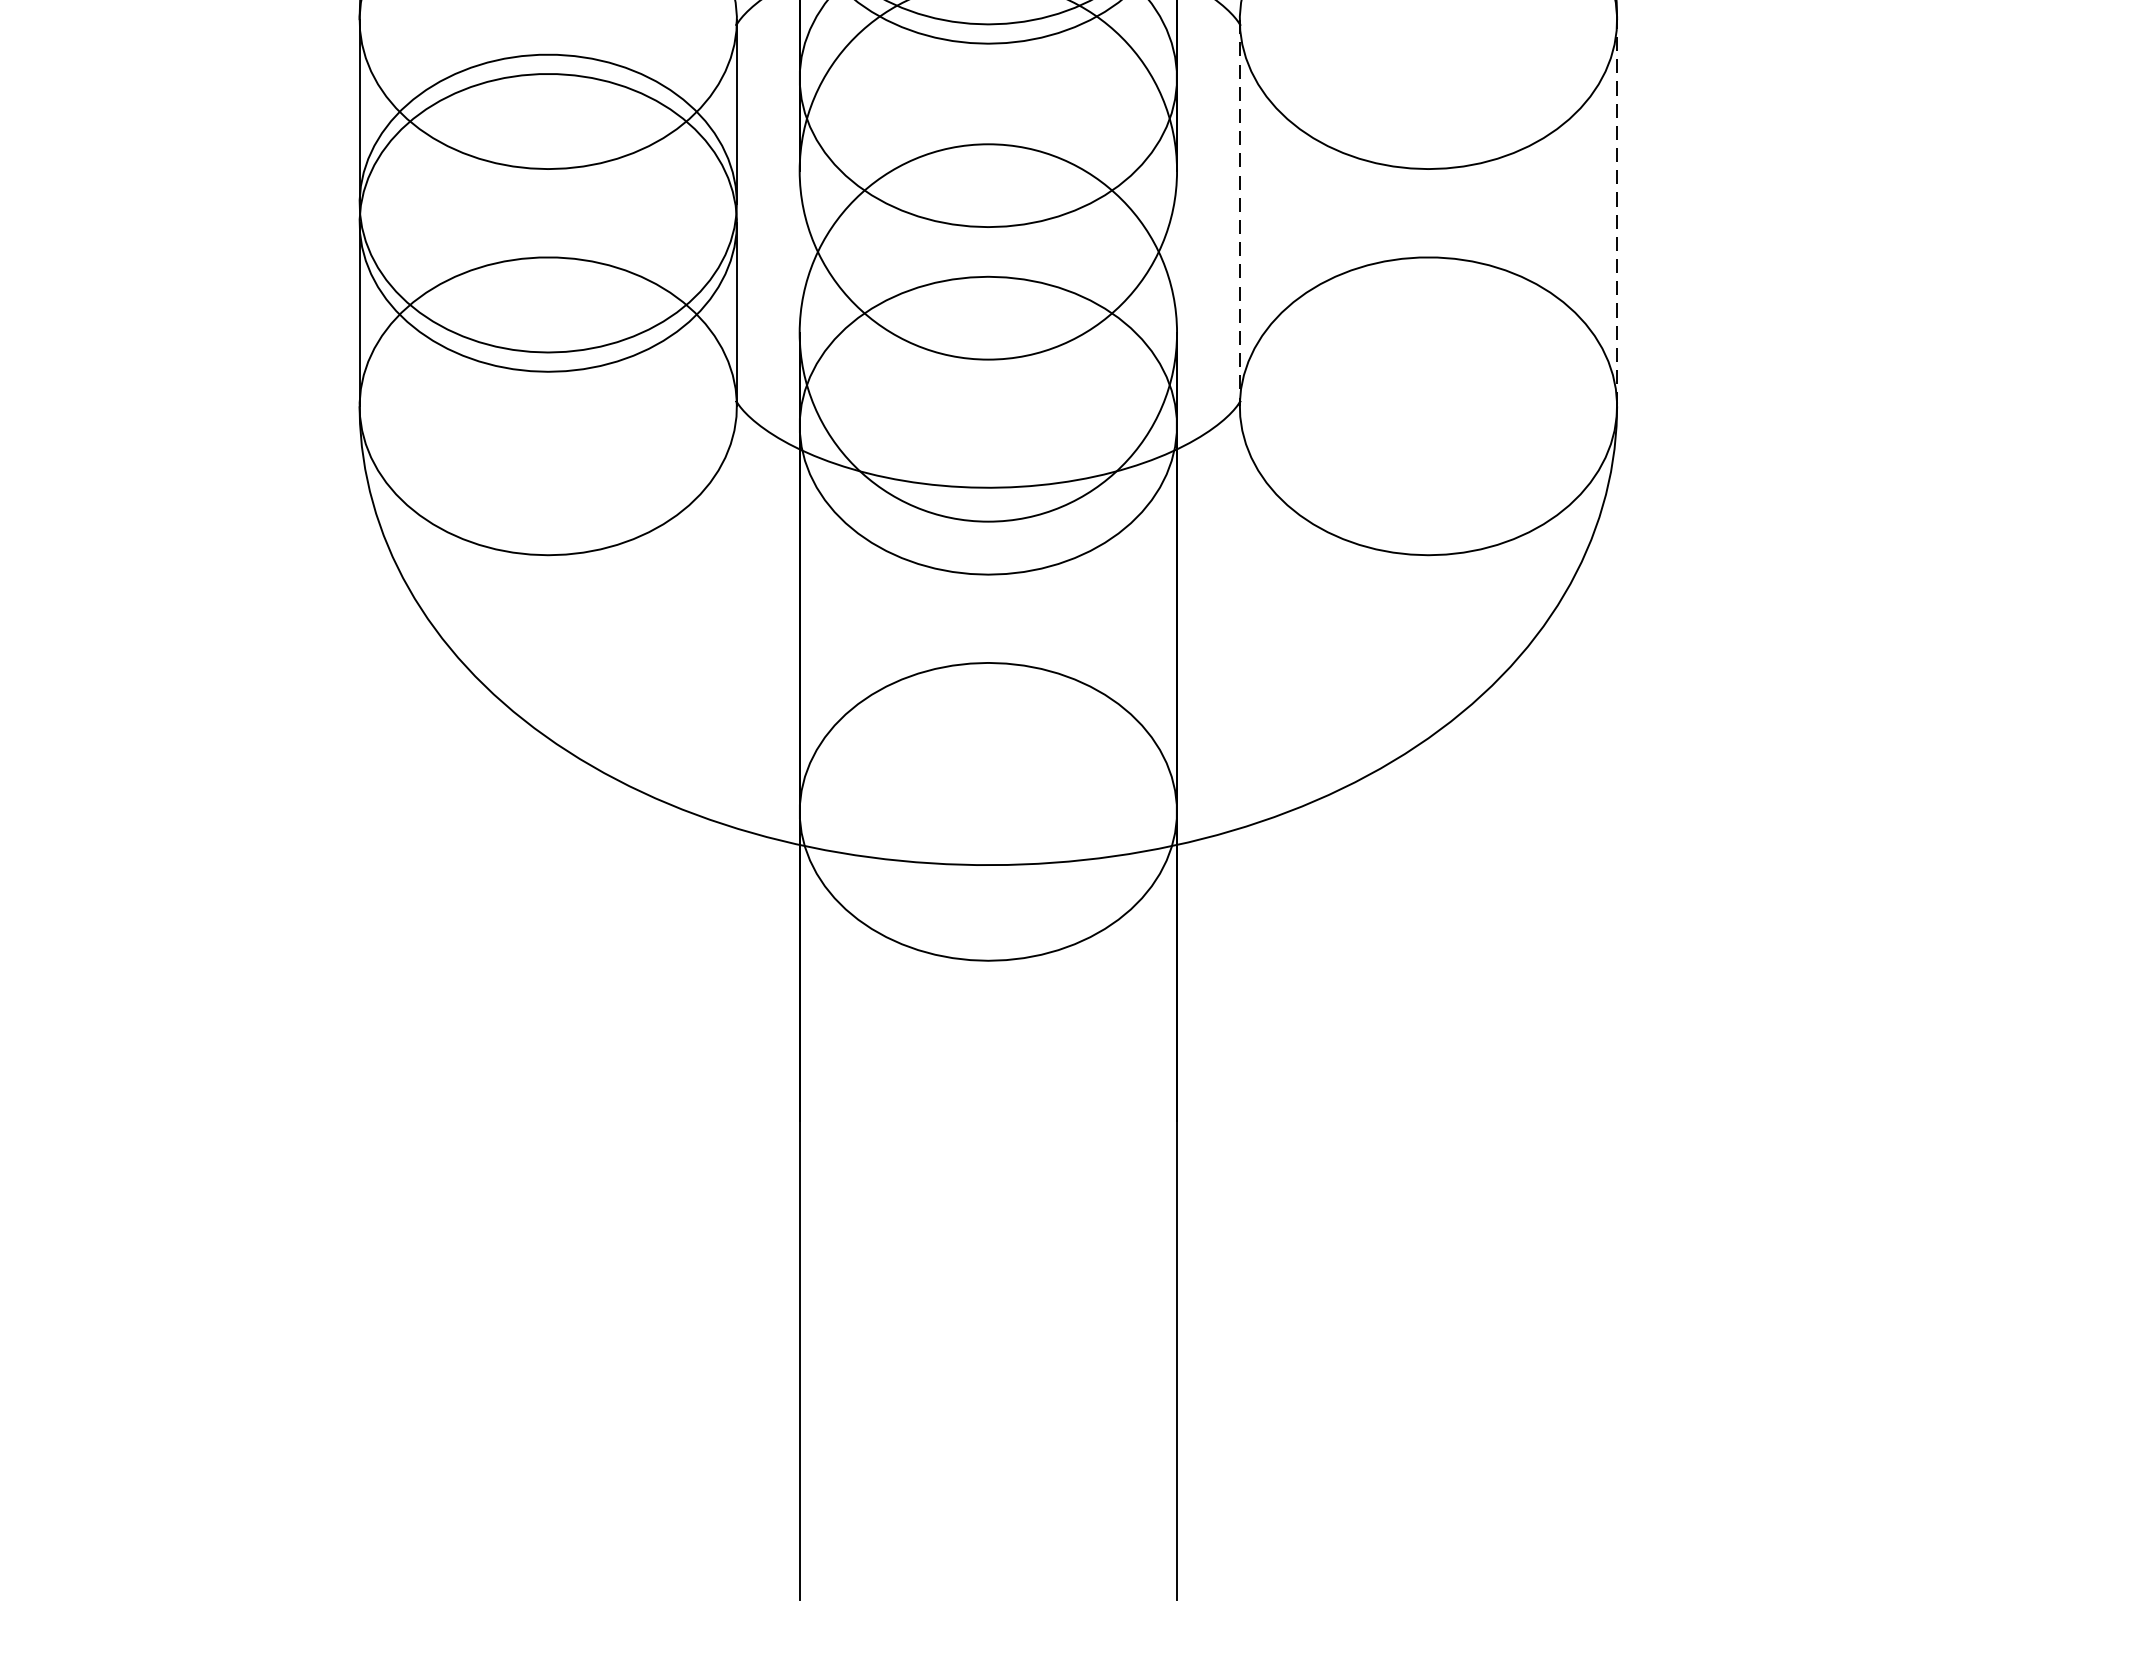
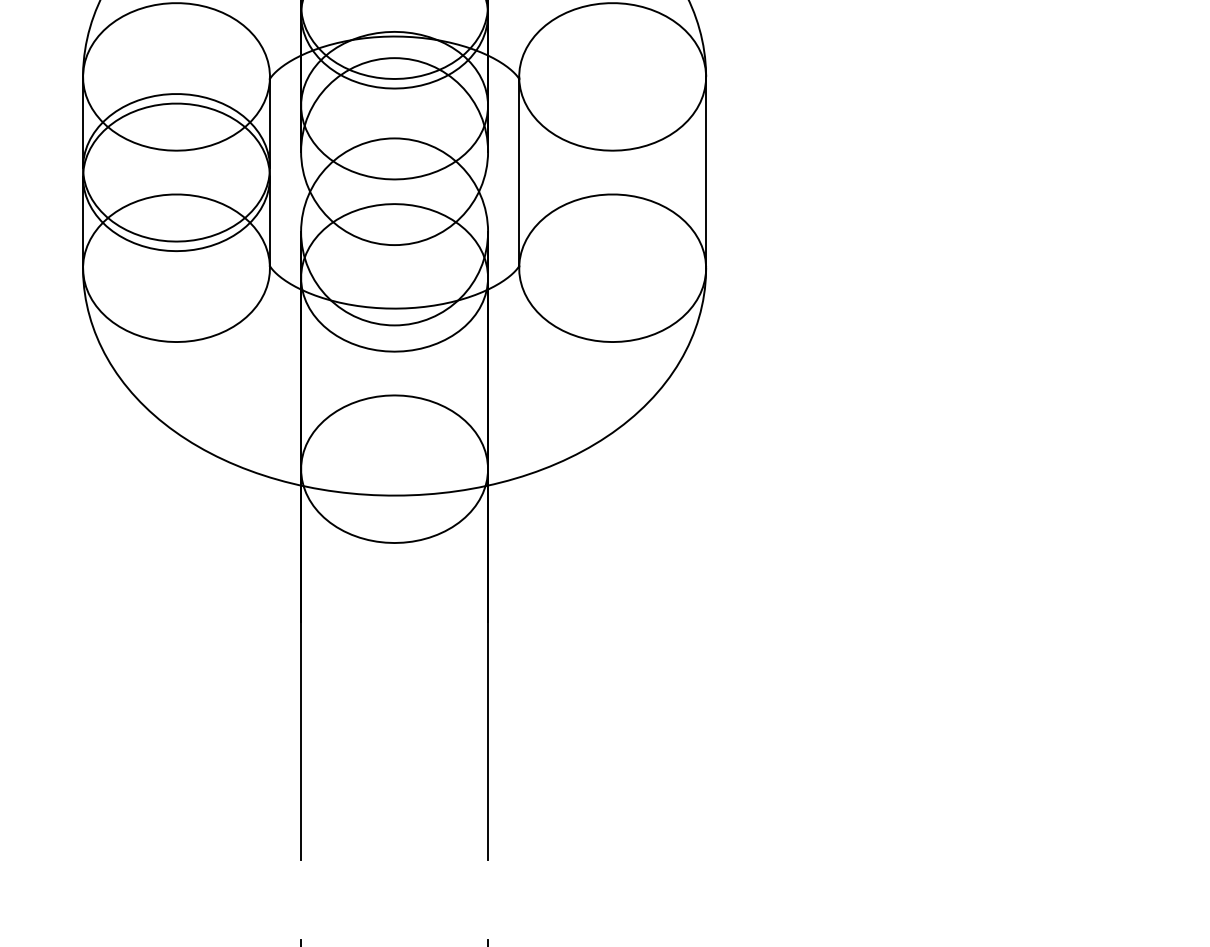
line: (1240, 213) -> (519, 172), dashed -> solid
line: (1617, 213) -> (706, 172), dashed -> solid

